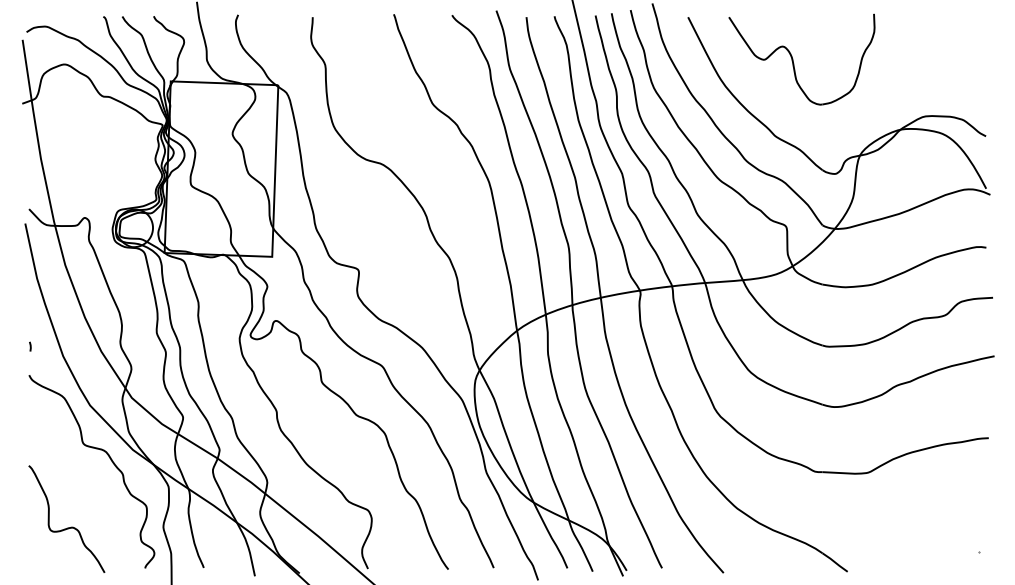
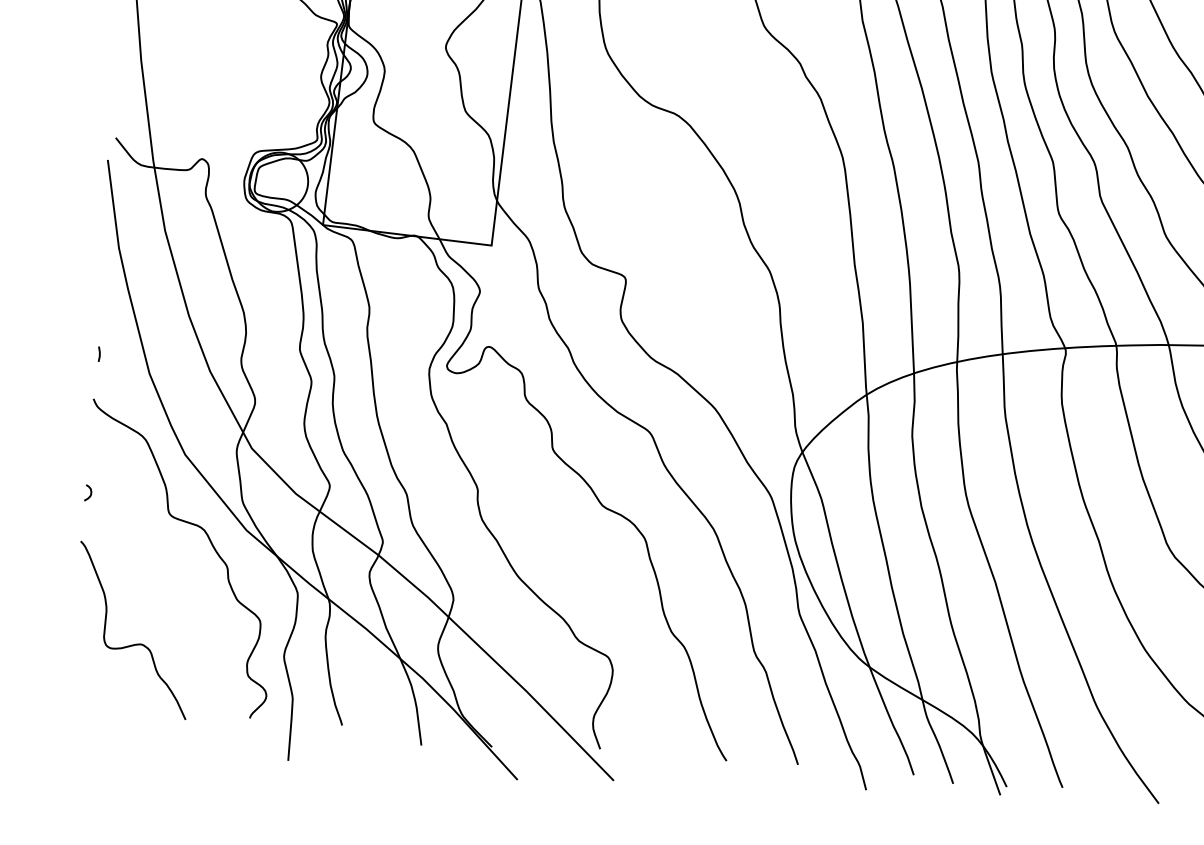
curve: (31, 433) -> (89, 490), added

